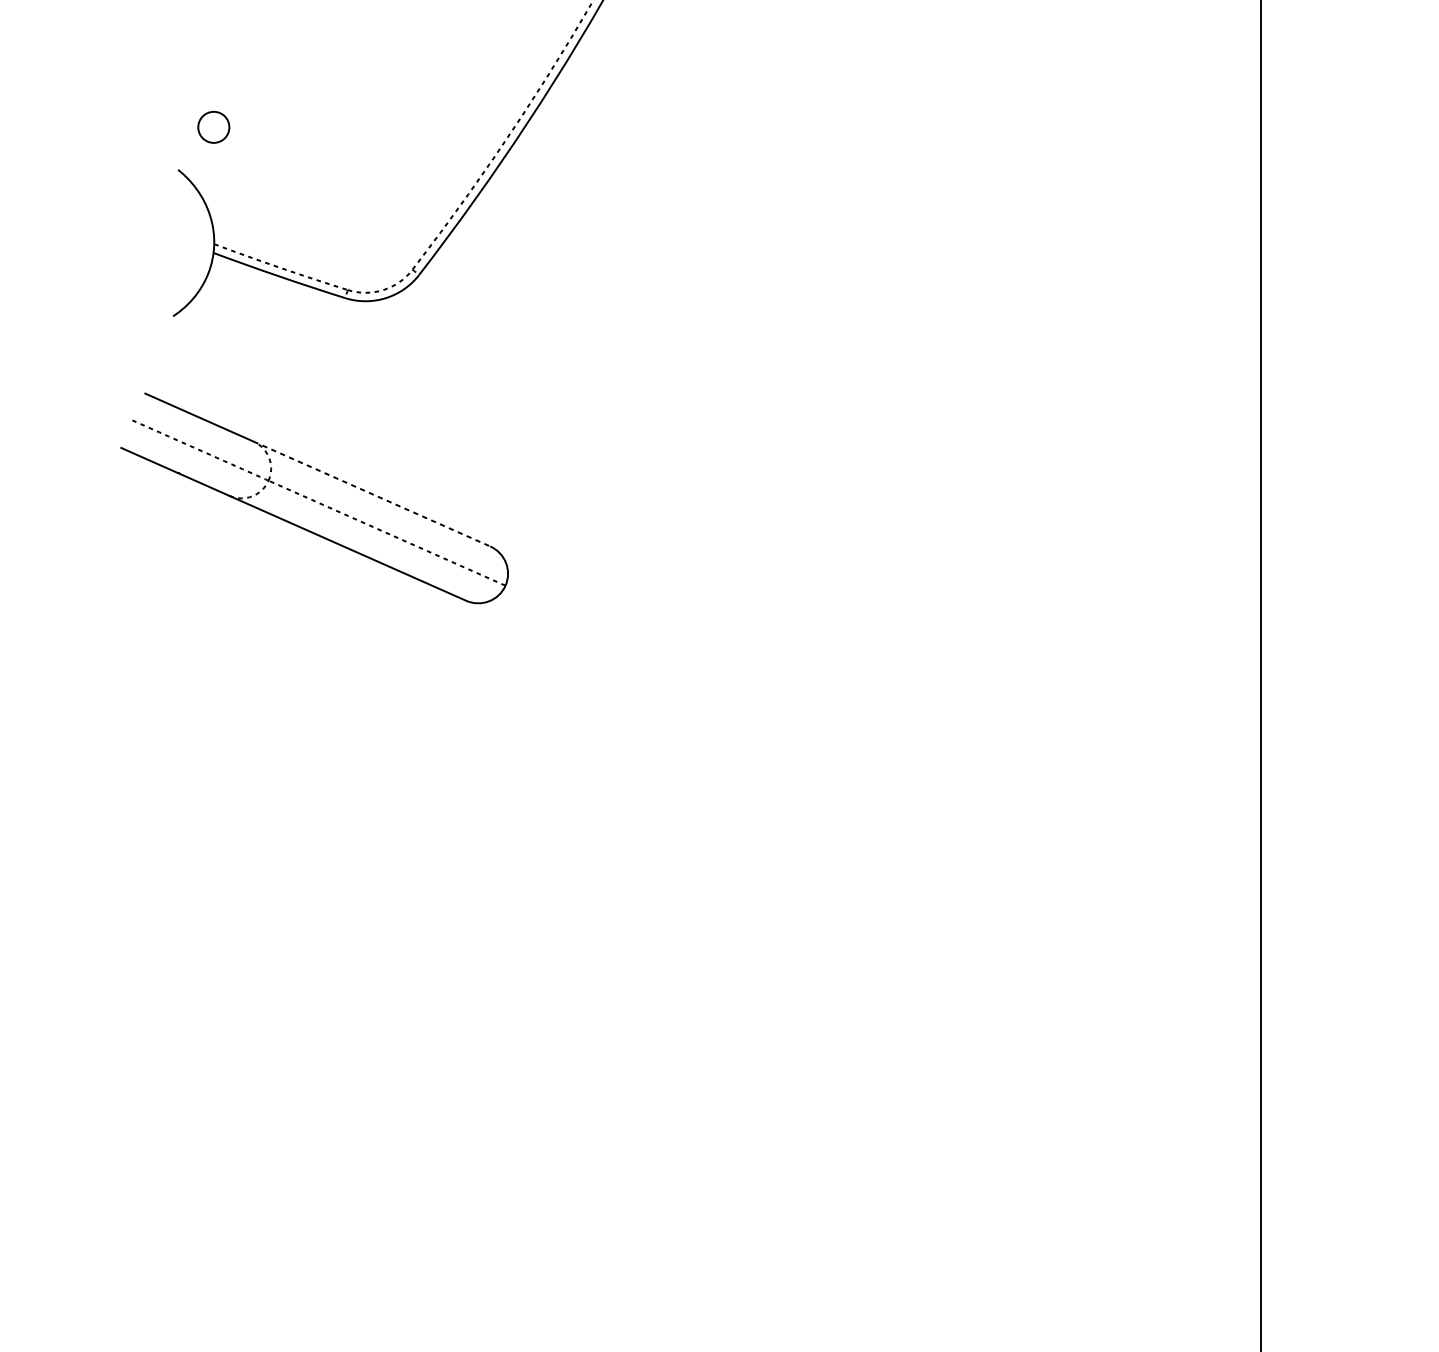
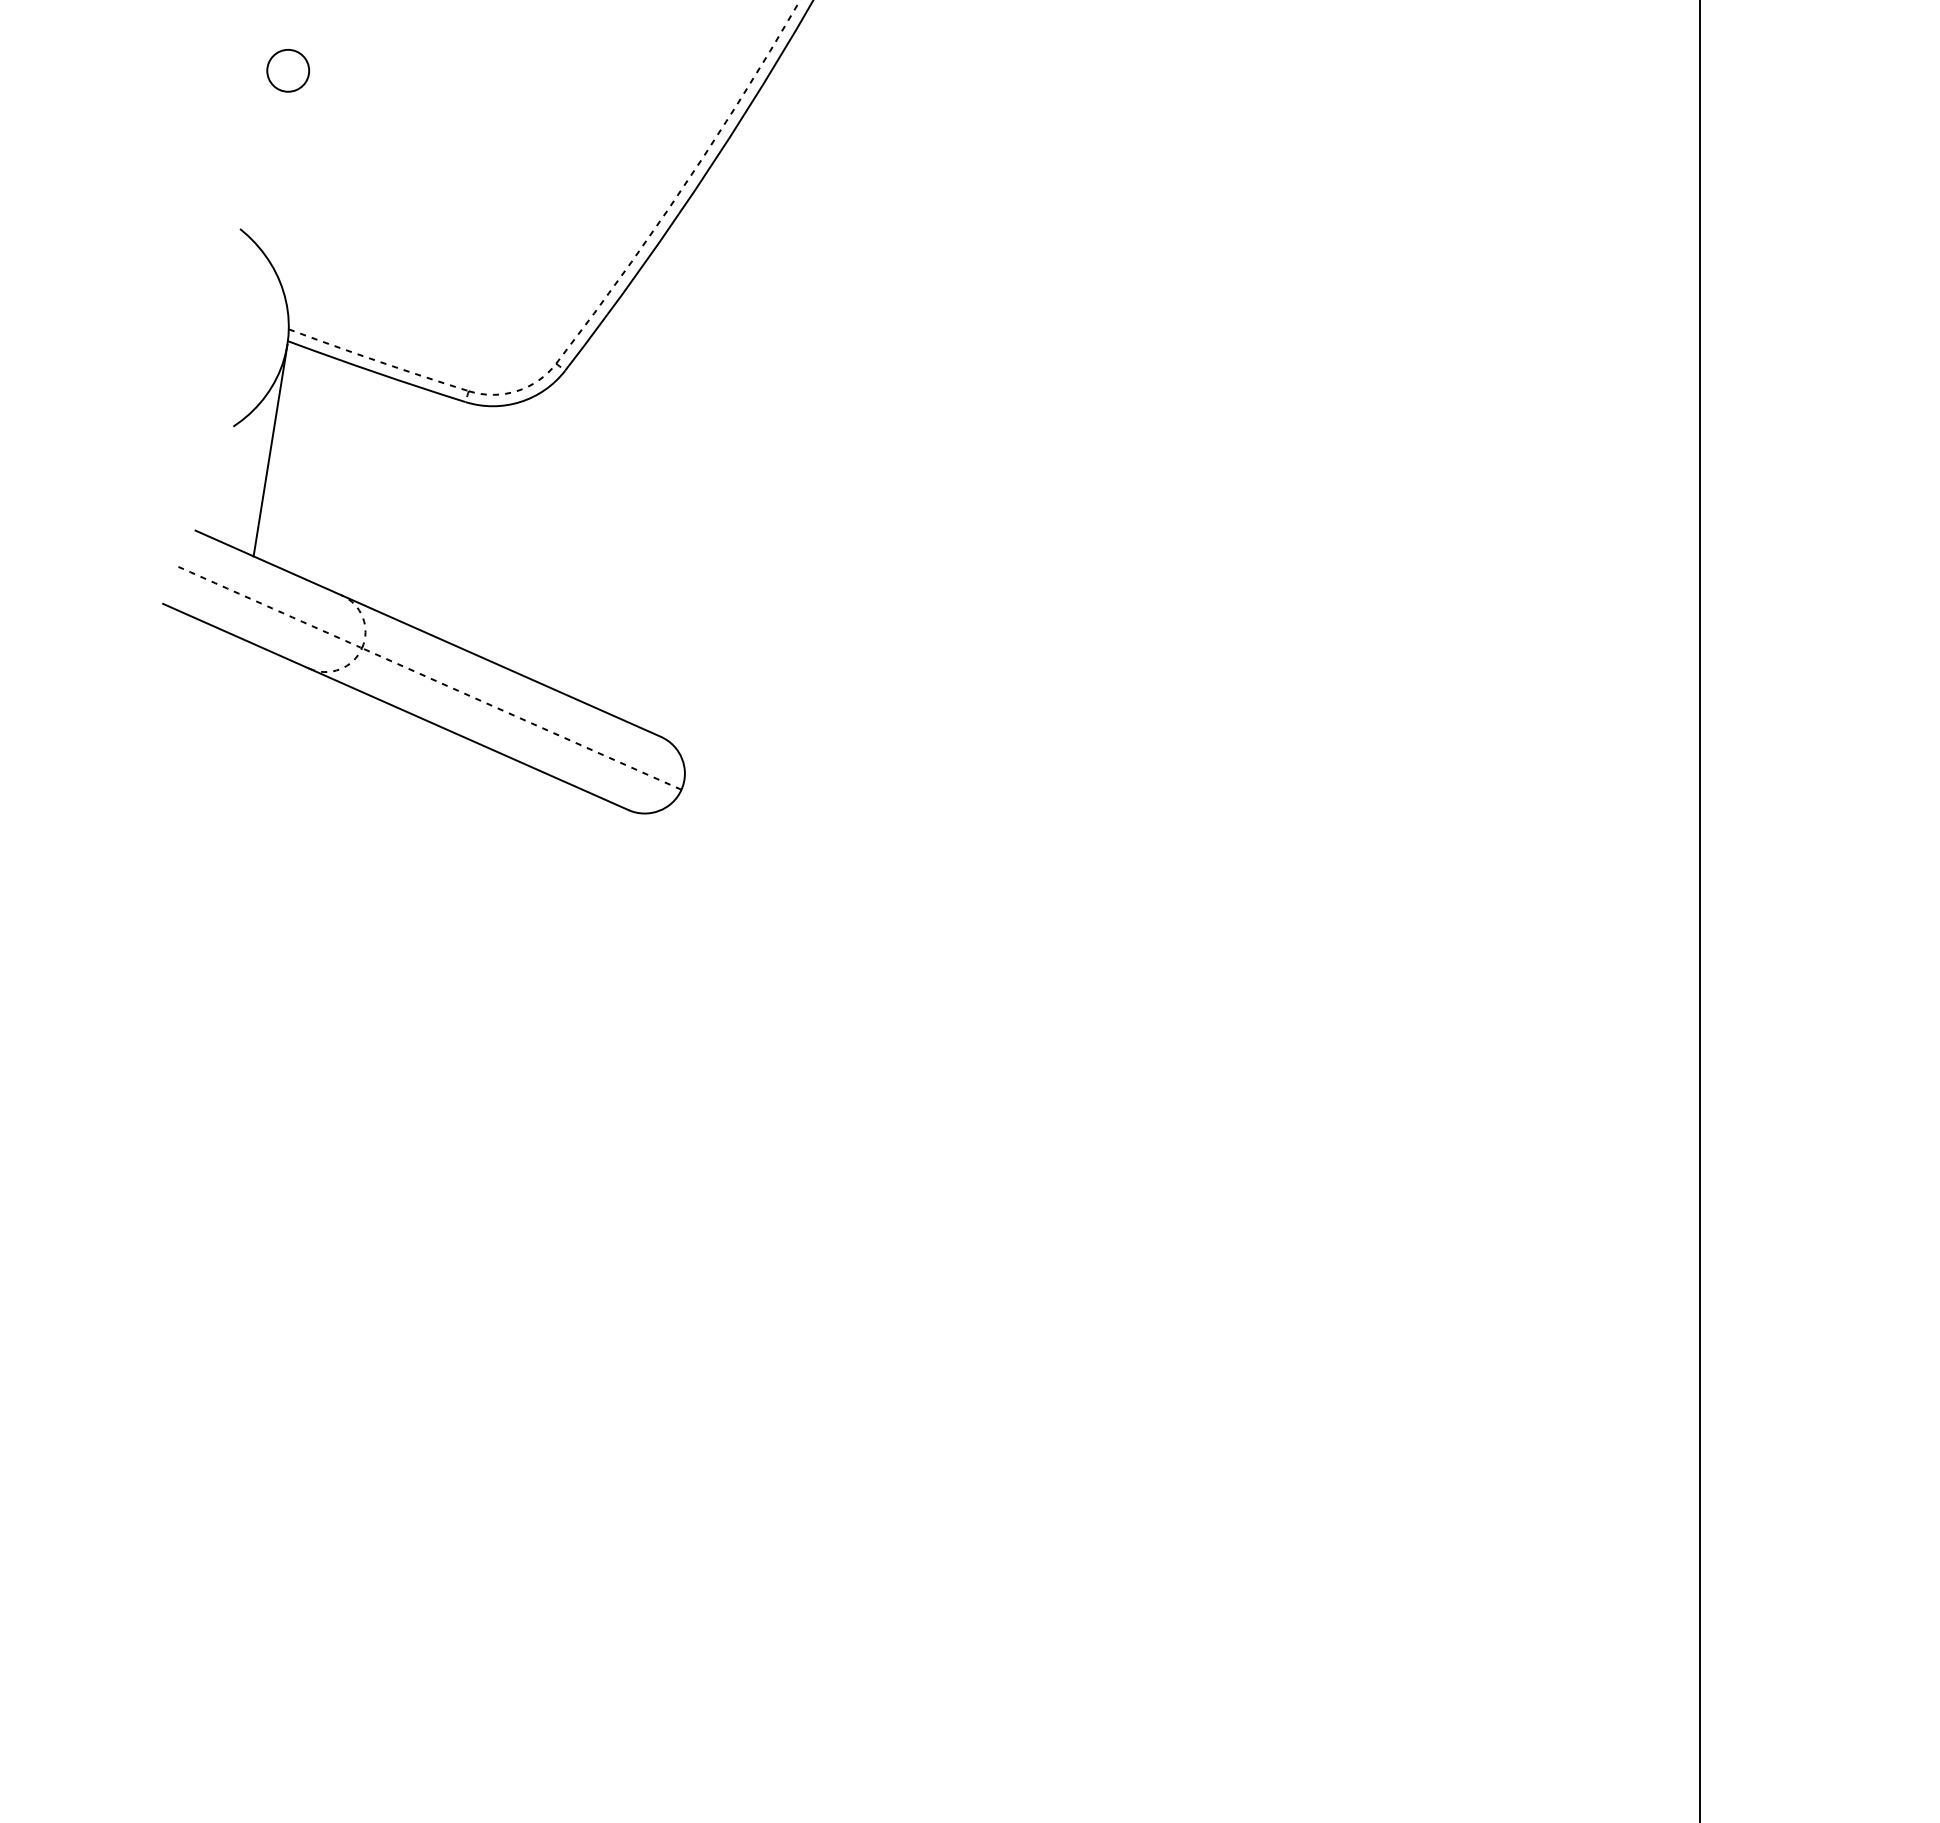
circle: (214, 127) -> (288, 70), moved
line: (200, 334) -> (270, 450), added
line: (372, 494) -> (501, 666), dashed -> solid

